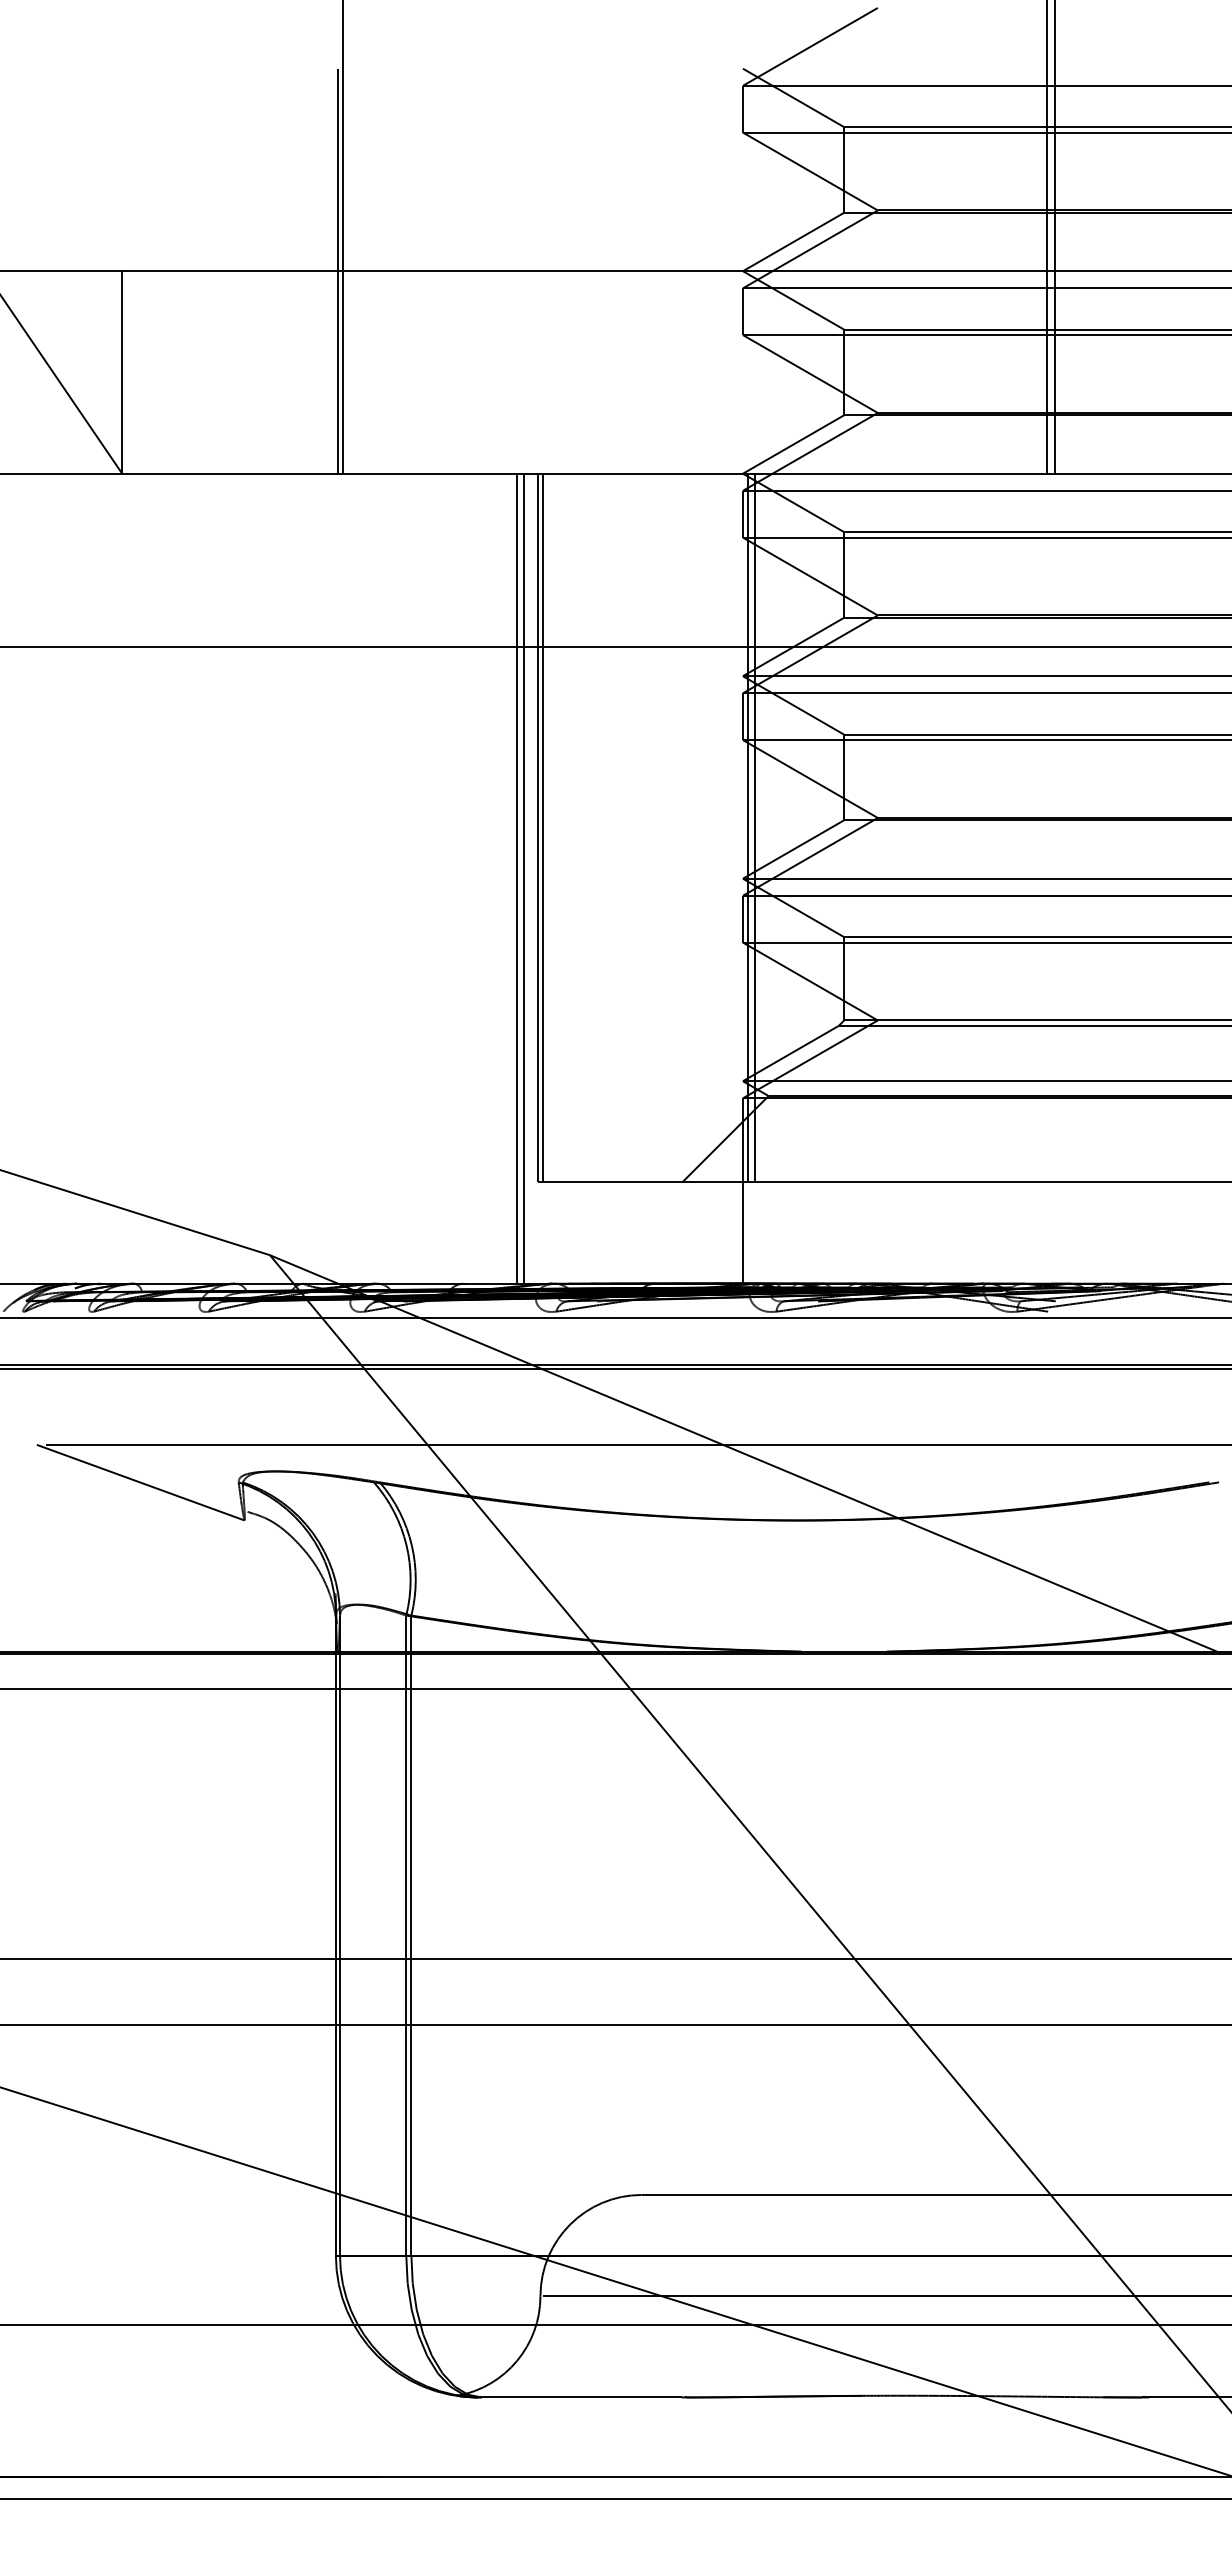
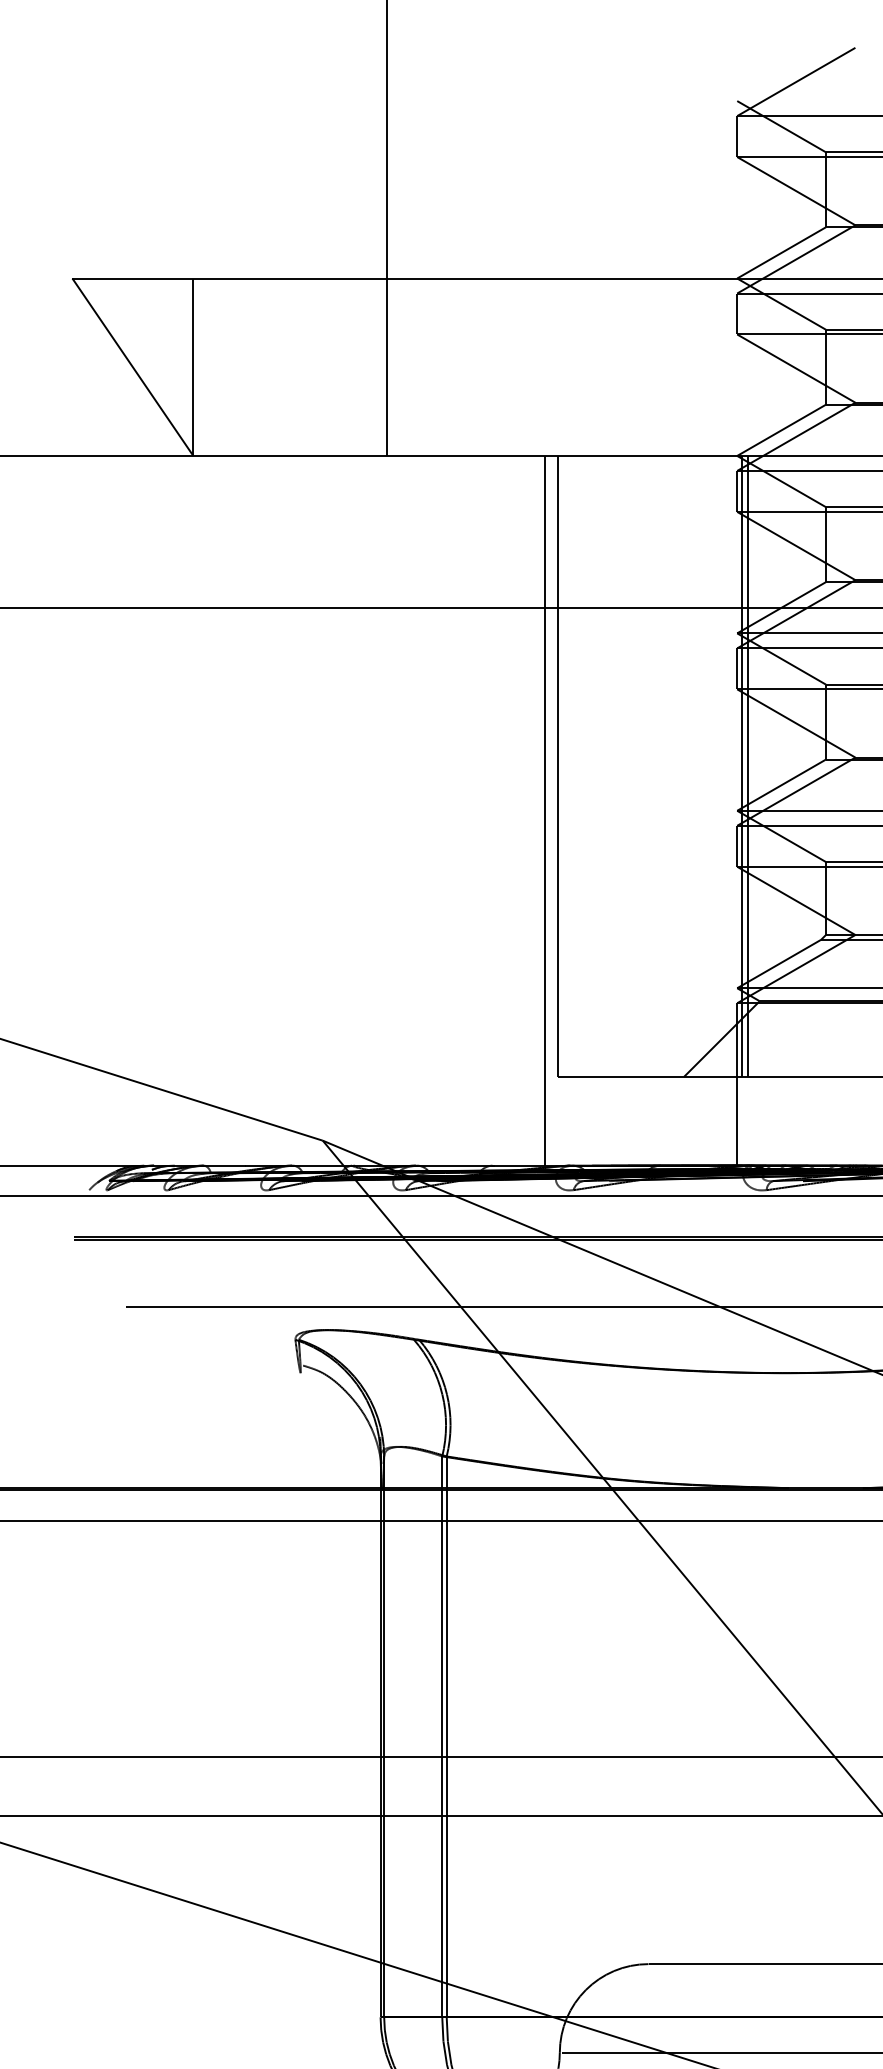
line: (337, 270) -> (381, 277), removed
line: (542, 827) -> (561, 765), removed
line: (516, 878) -> (538, 810), removed
line: (140, 1482) -> (209, 1339), removed

